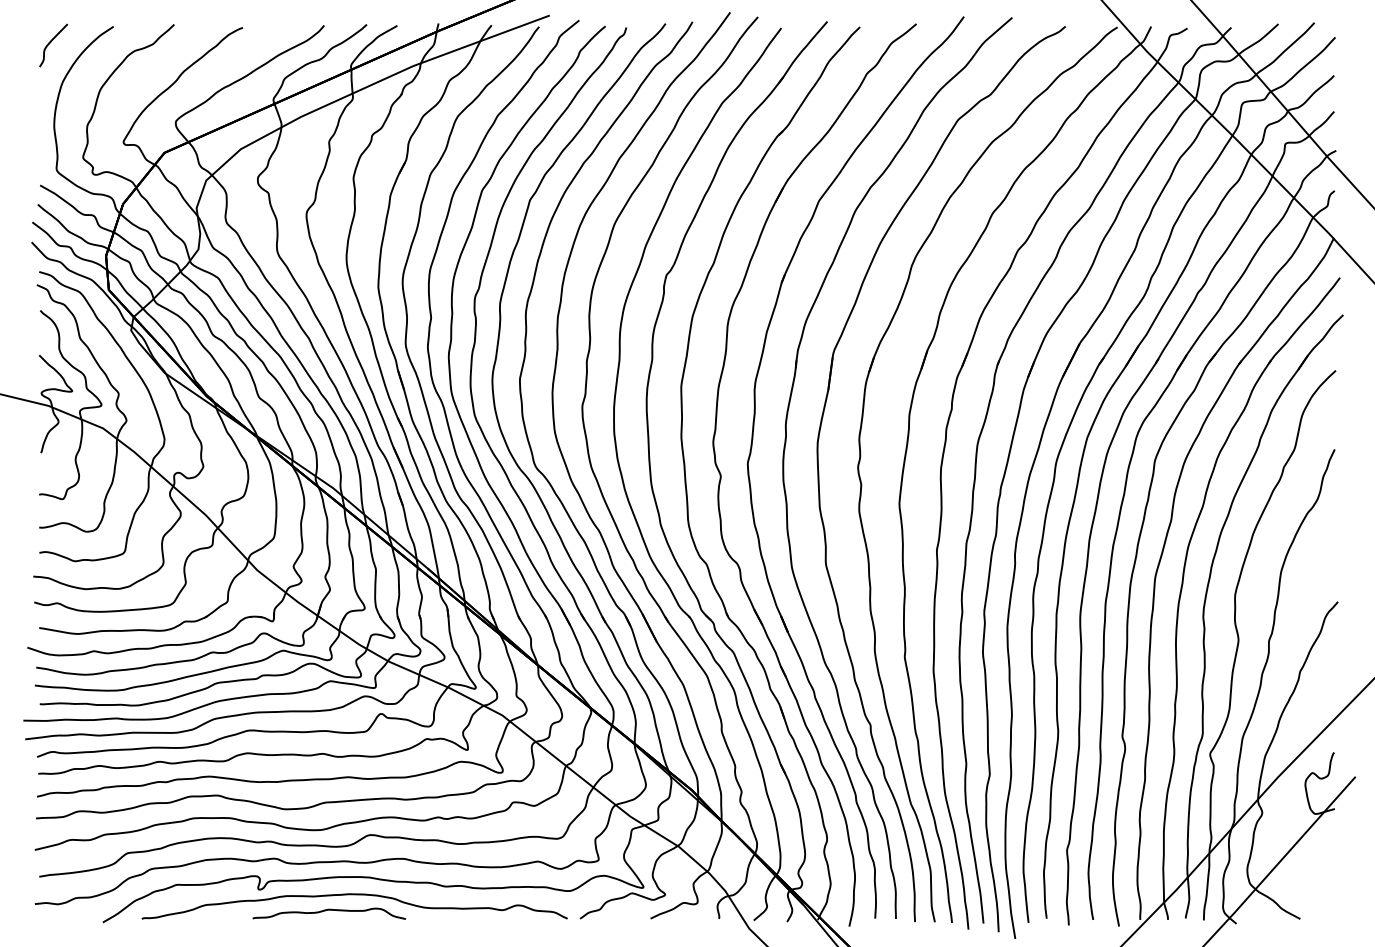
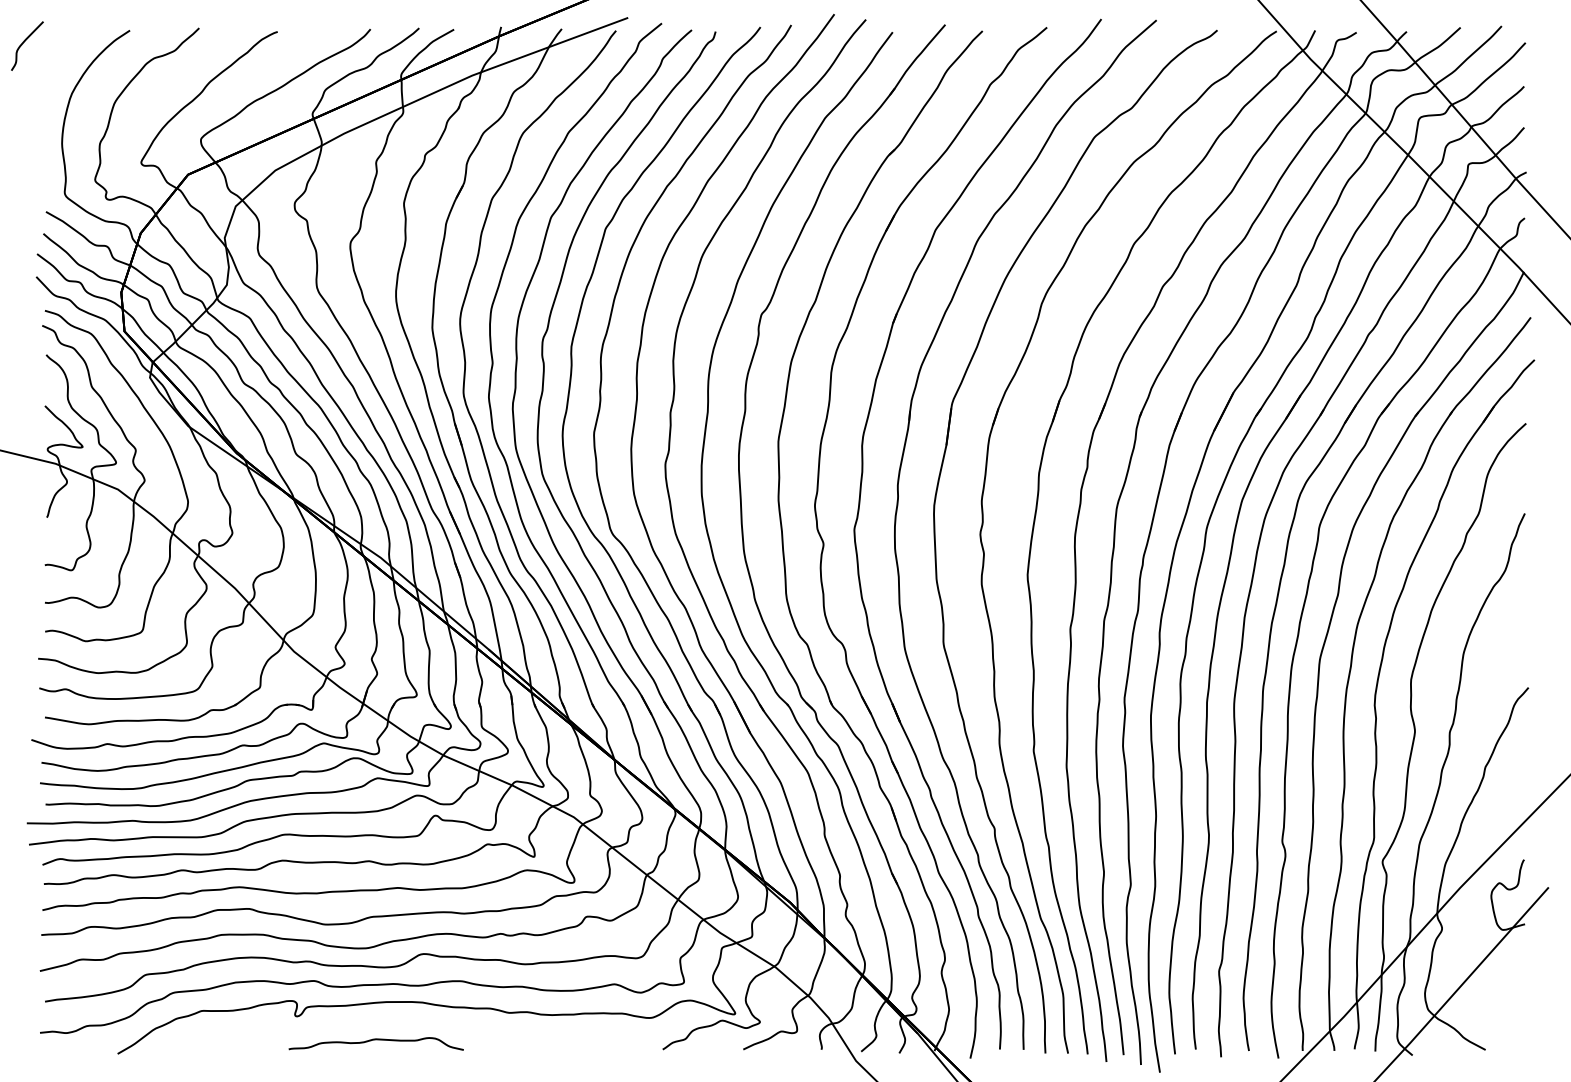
curve: (51, 42) -> (24, 42), moved
curve: (354, 895) -> (405, 1022), removed

